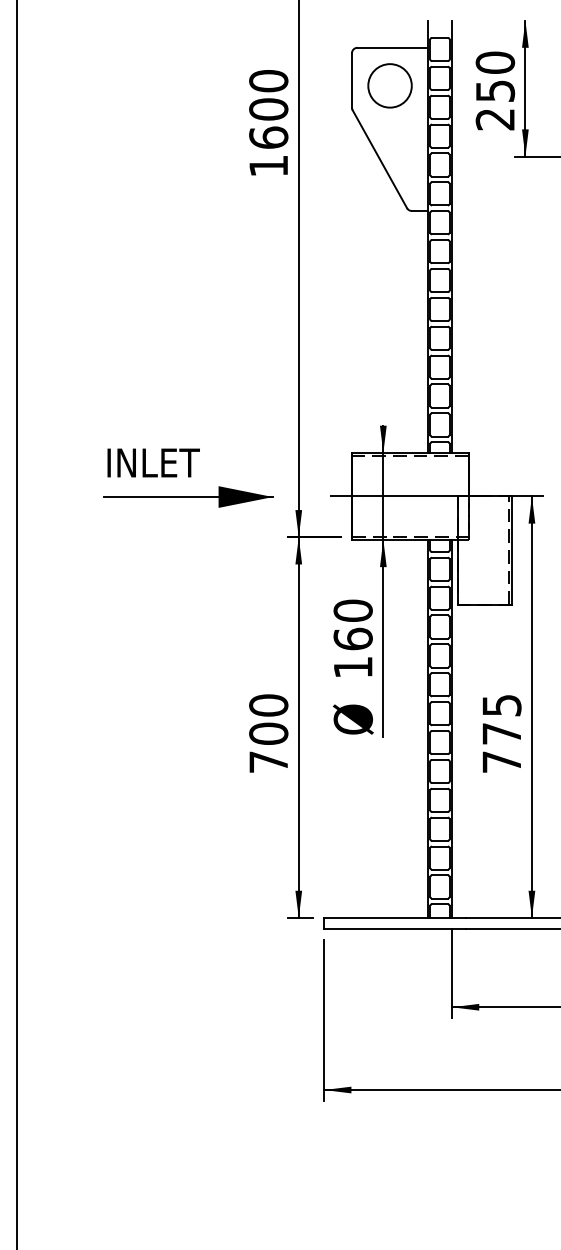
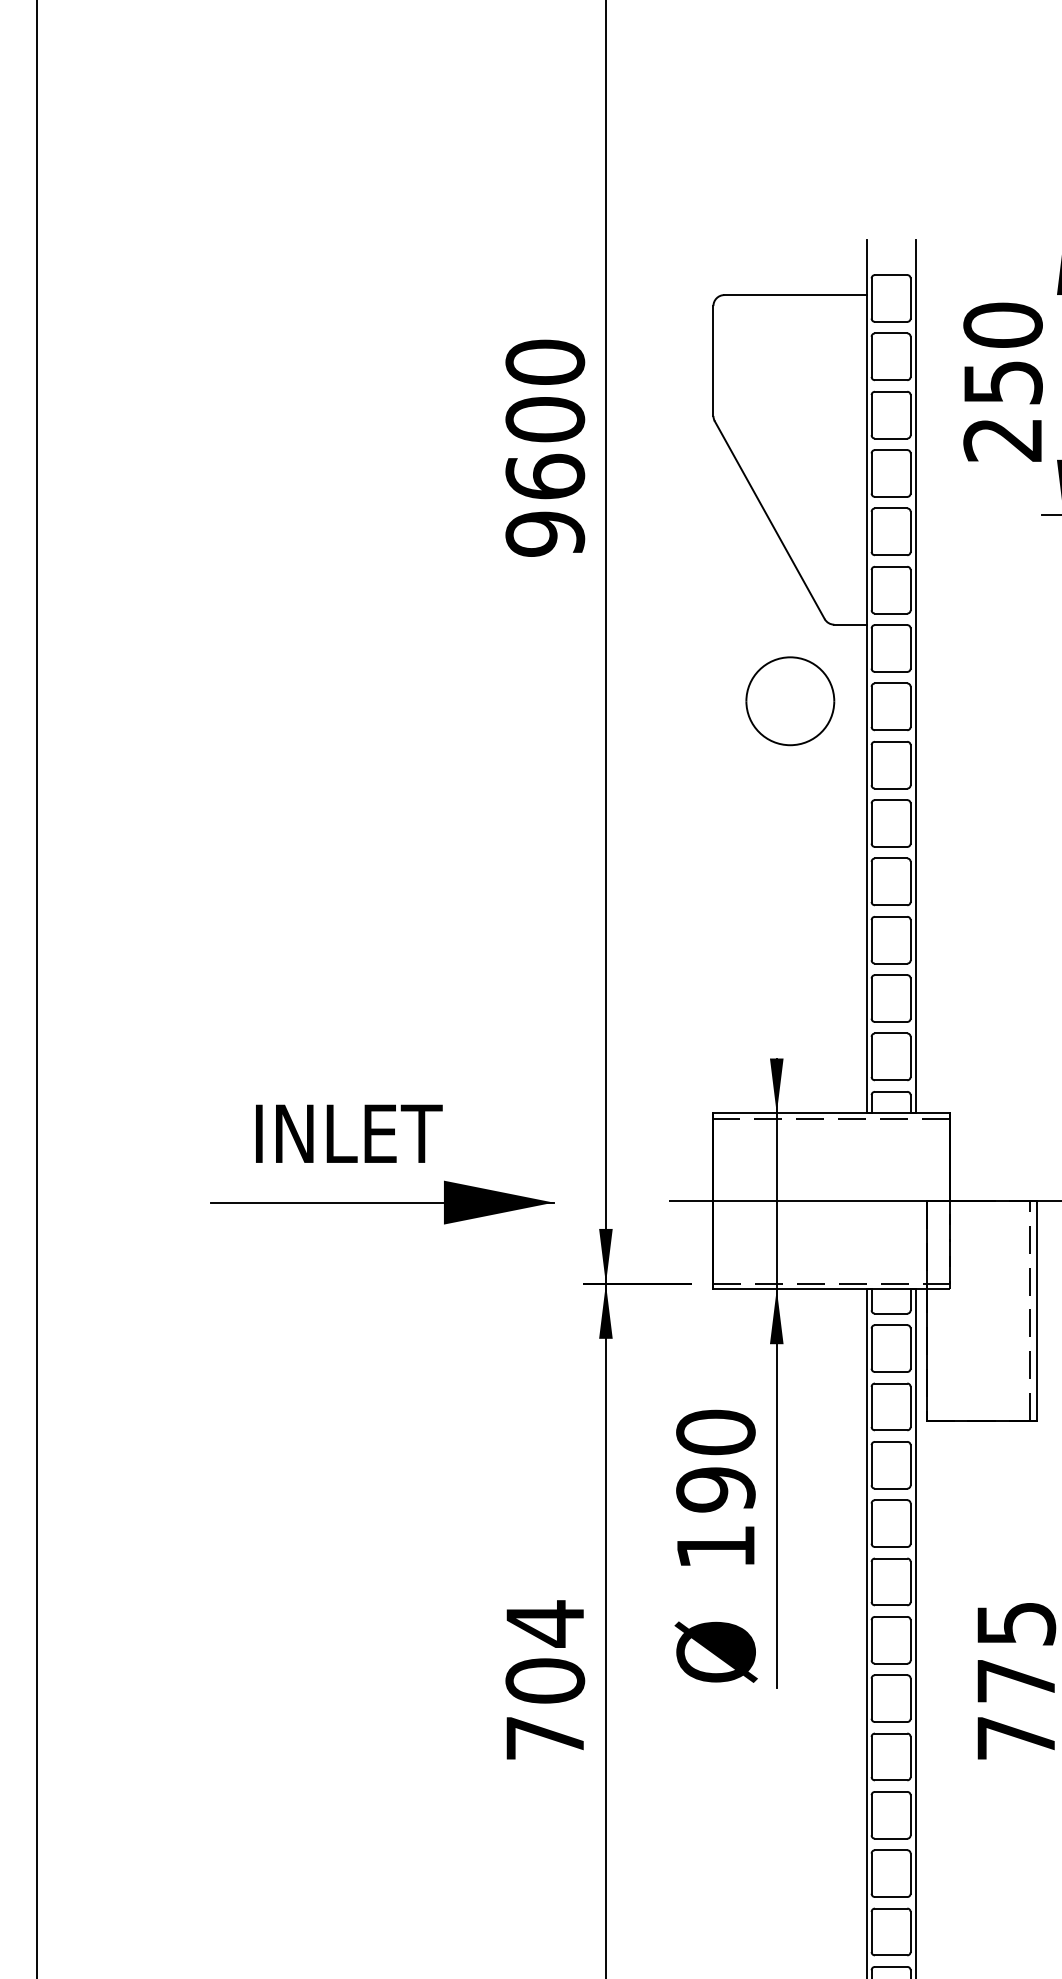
part: (389, 85) -> (789, 700), moved
text: (268, 166) -> (544, 534), 1600 -> 9600
text: (153, 462) -> (348, 1132), moved
text: (352, 638) -> (714, 1488), 160 -> 190
text: (268, 705) -> (544, 1623), 700 -> 704

